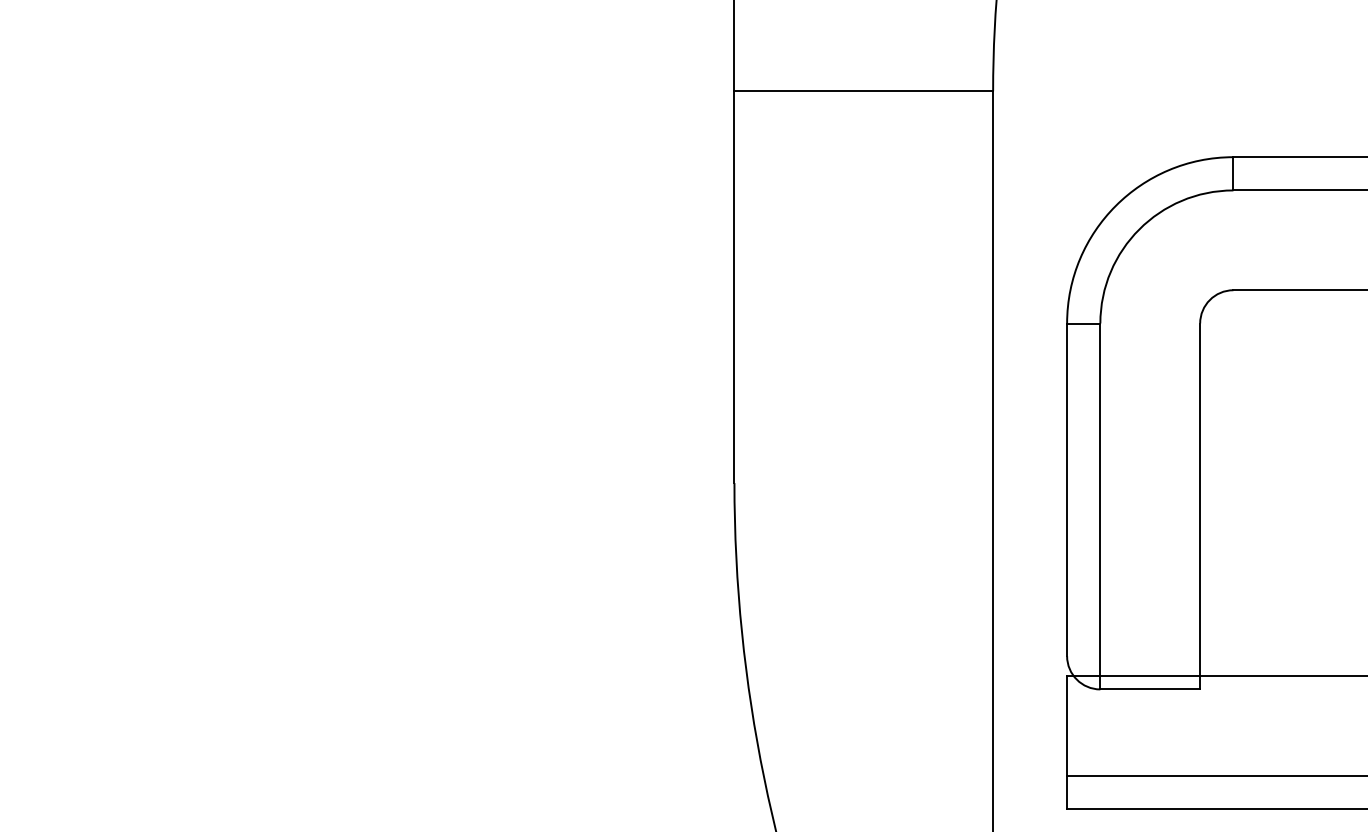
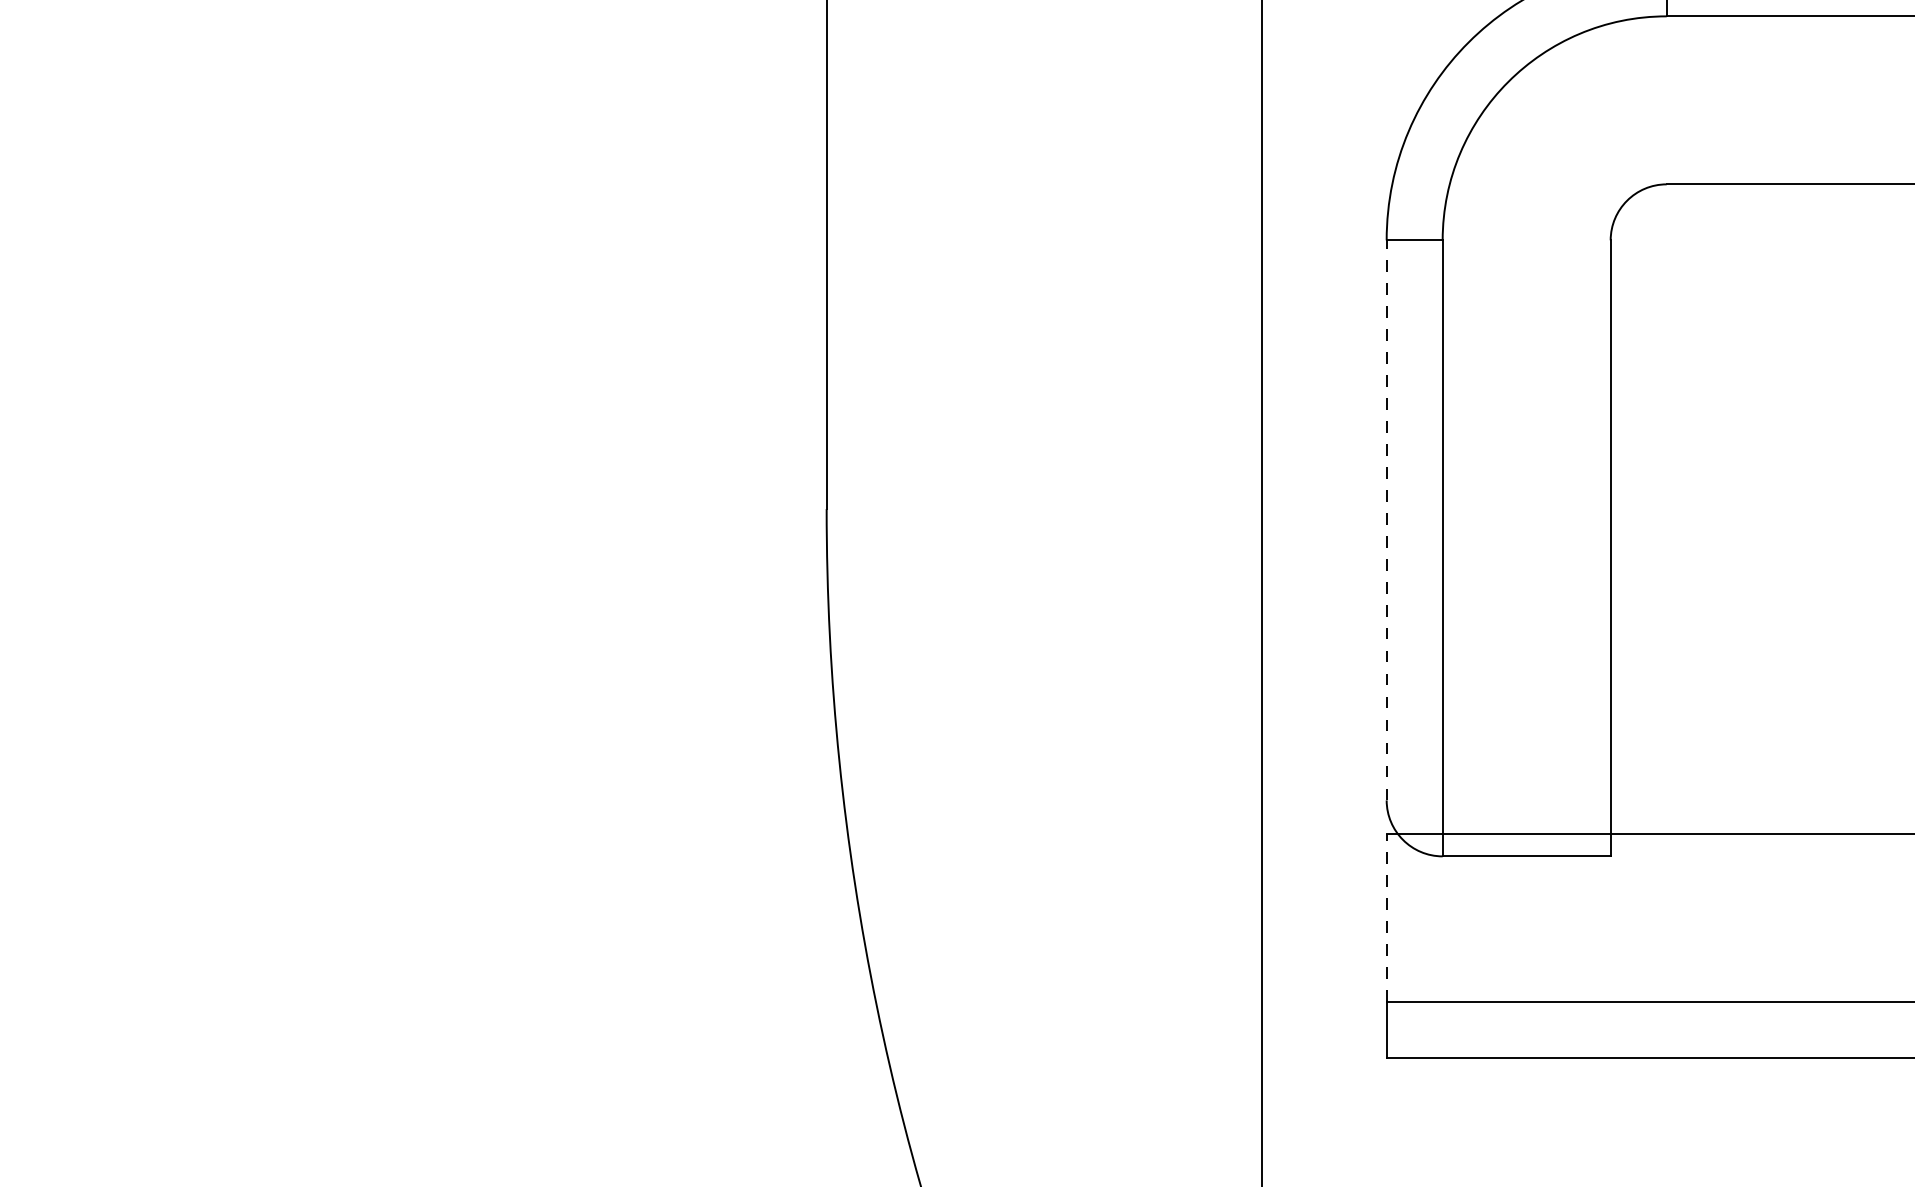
line: (1067, 489) -> (1387, 519), solid -> dashed
line: (1067, 725) -> (1387, 917), solid -> dashed

